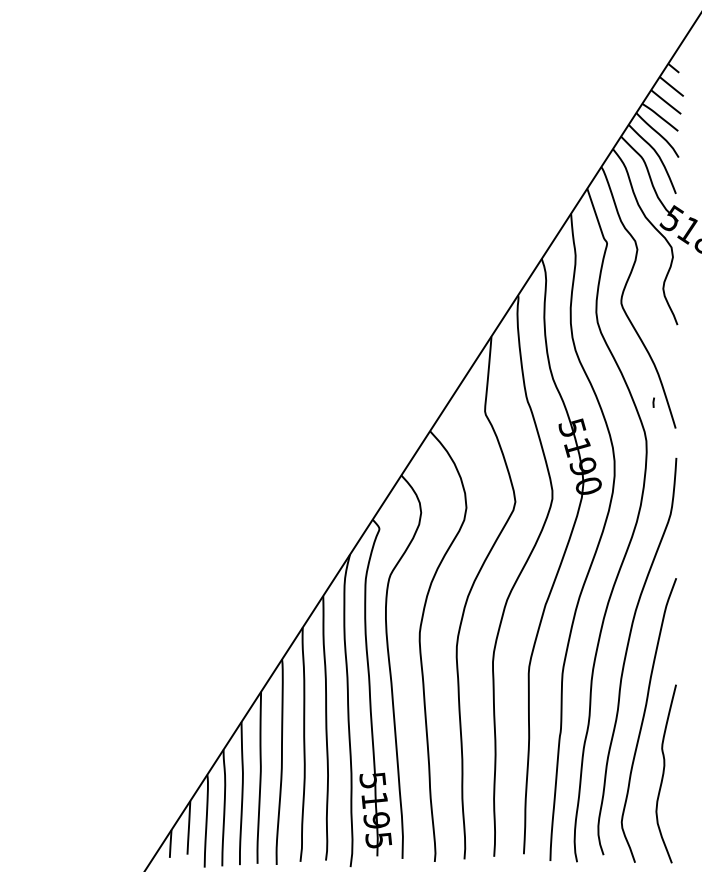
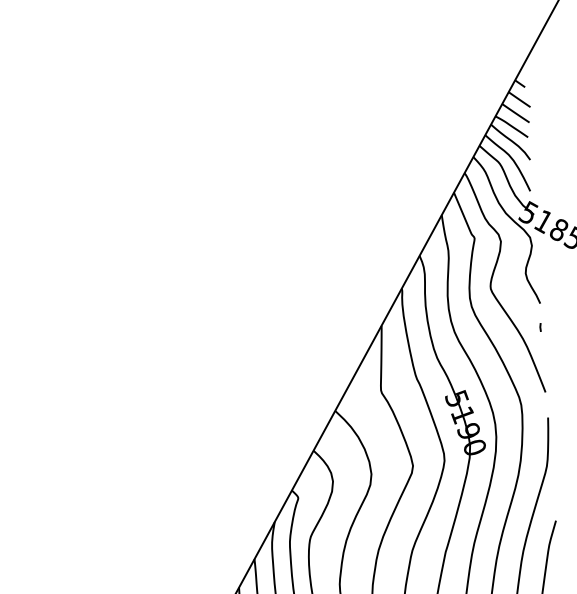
line: (653, 402) -> (540, 327), moved

